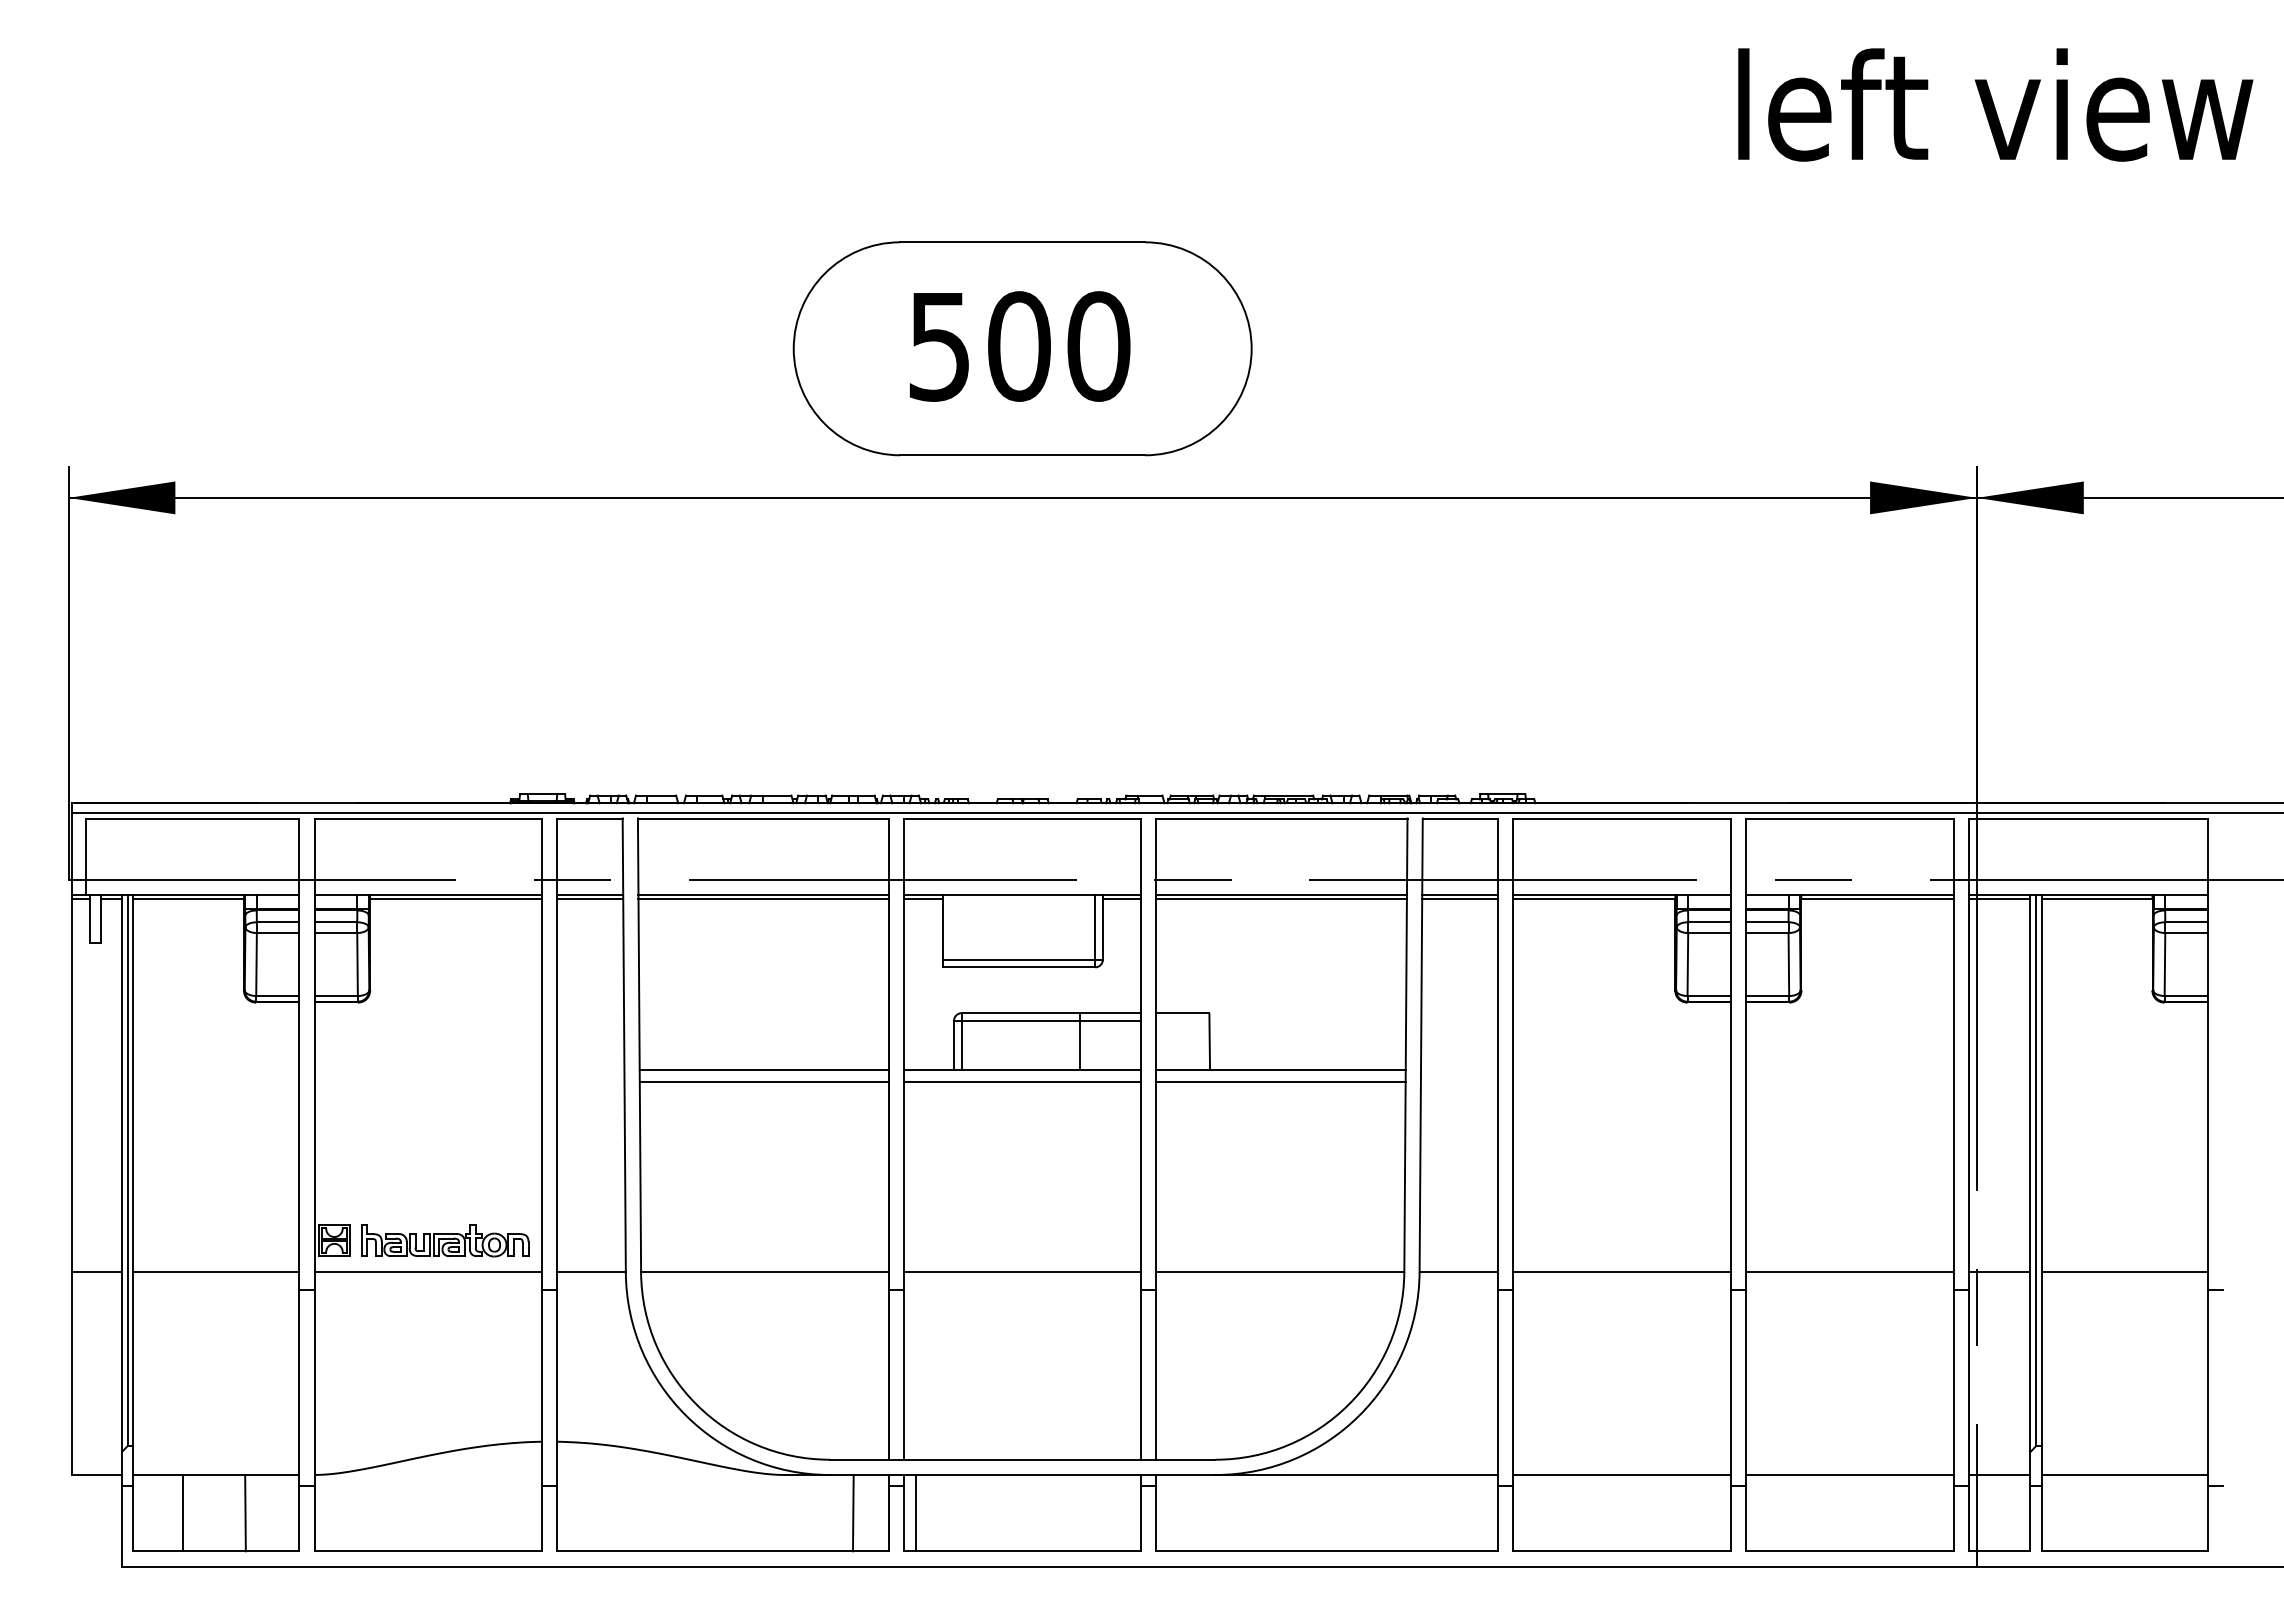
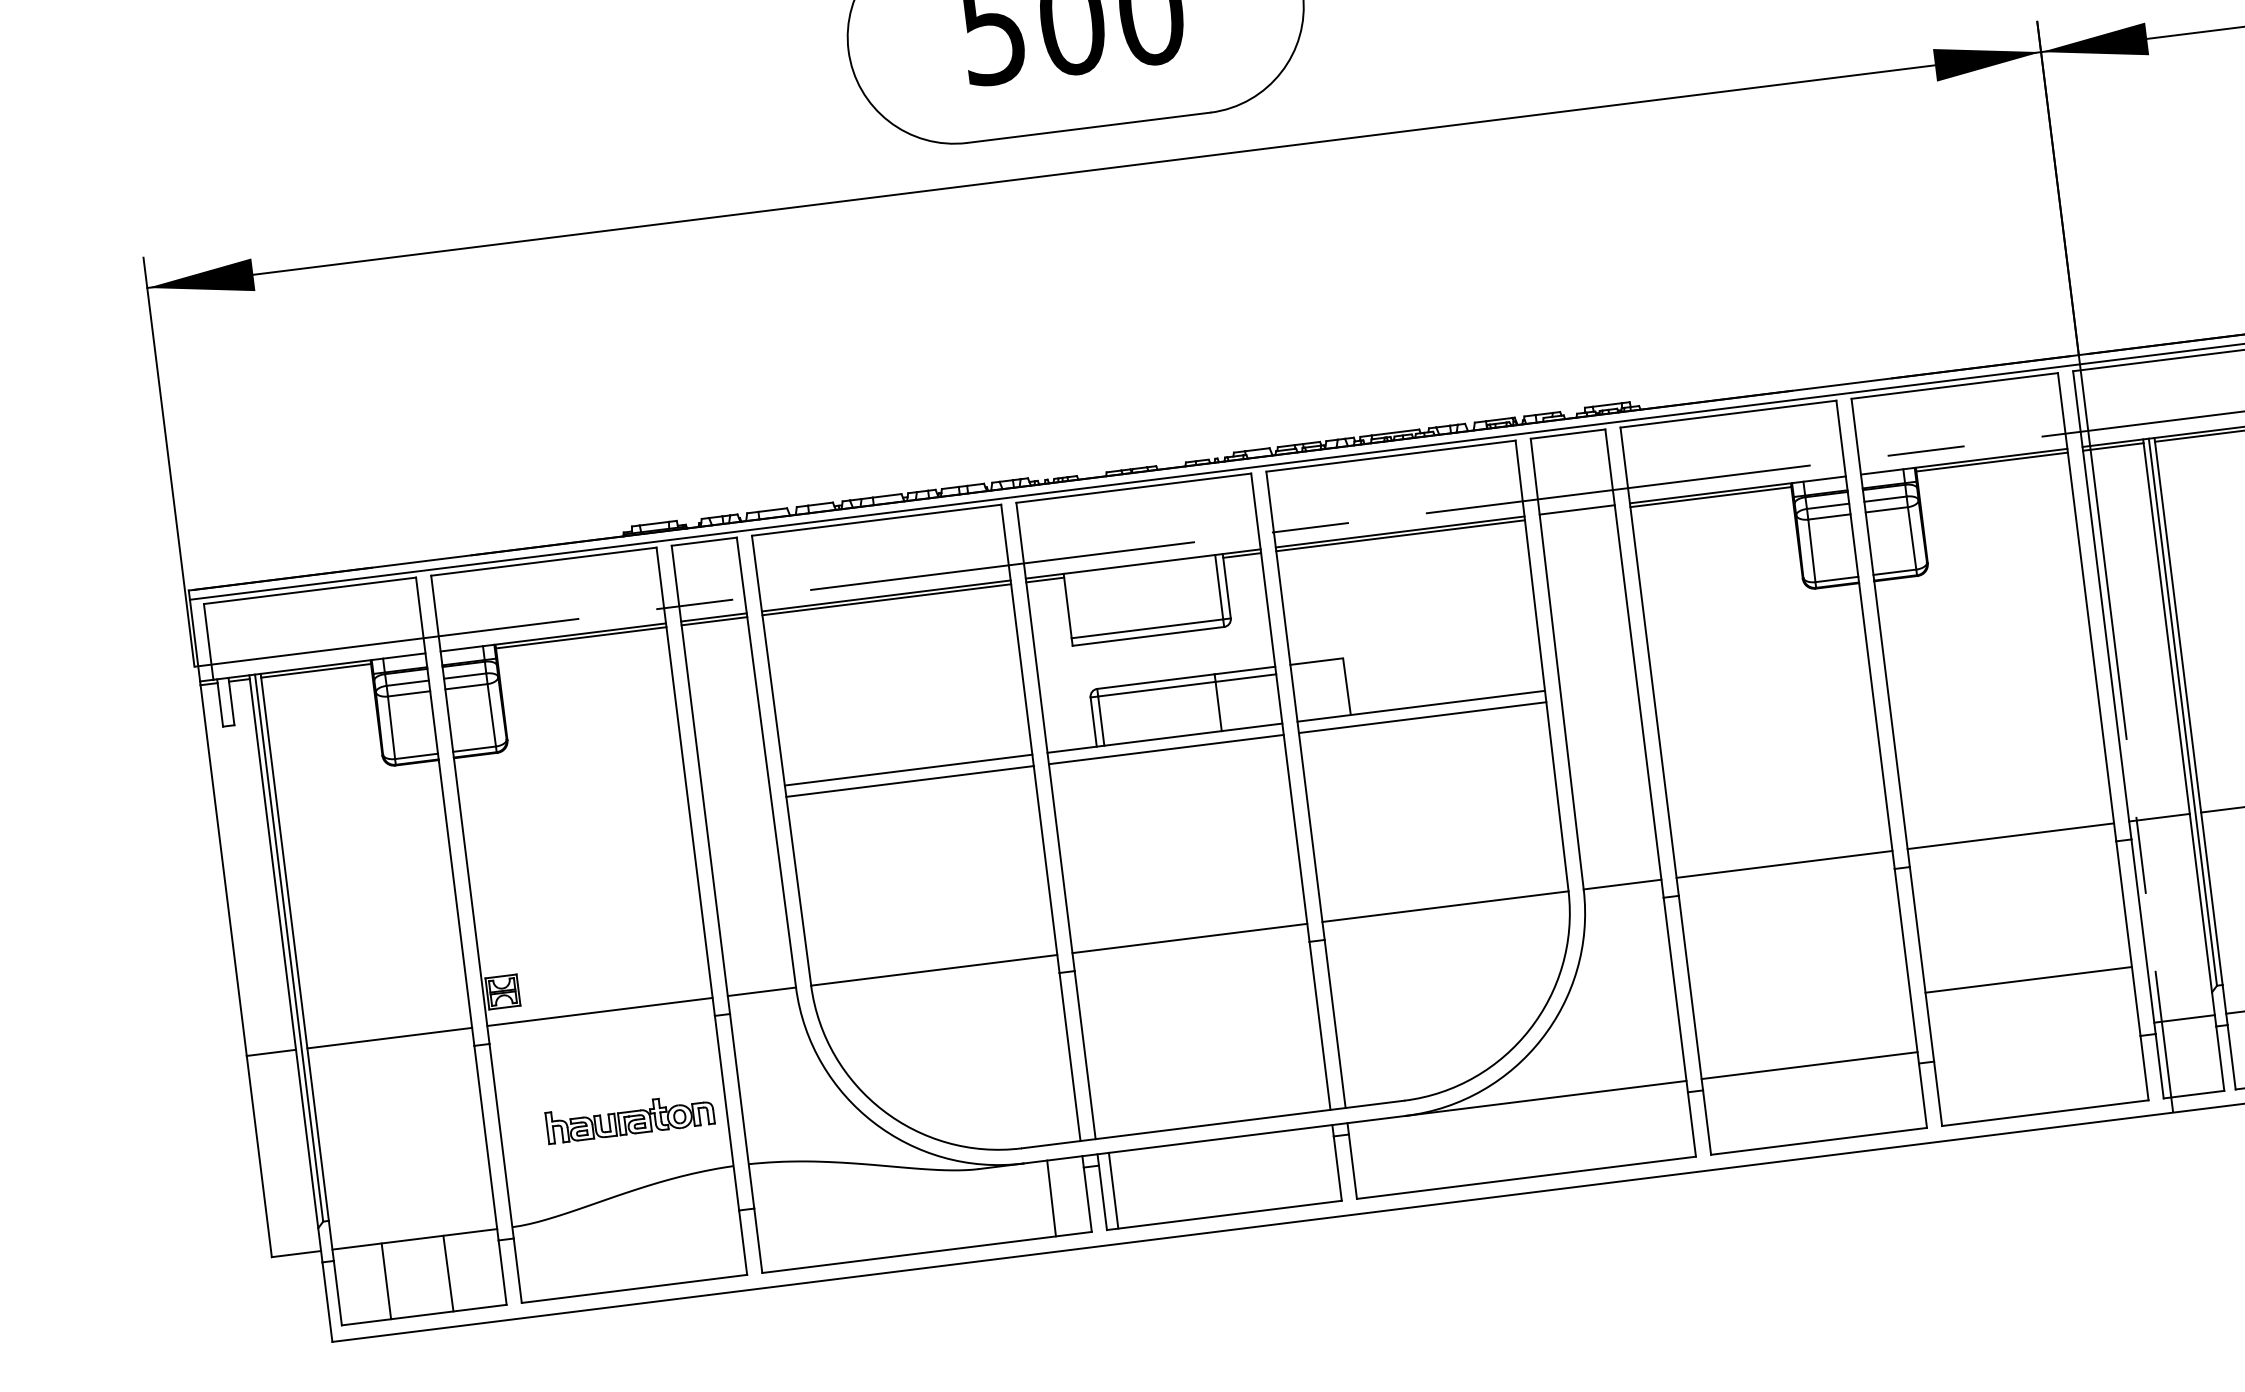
line: (1459, 898) -> (1577, 513), removed
part: (445, 1240) -> (630, 1118), moved
line: (1850, 1475) -> (2029, 980), moved

